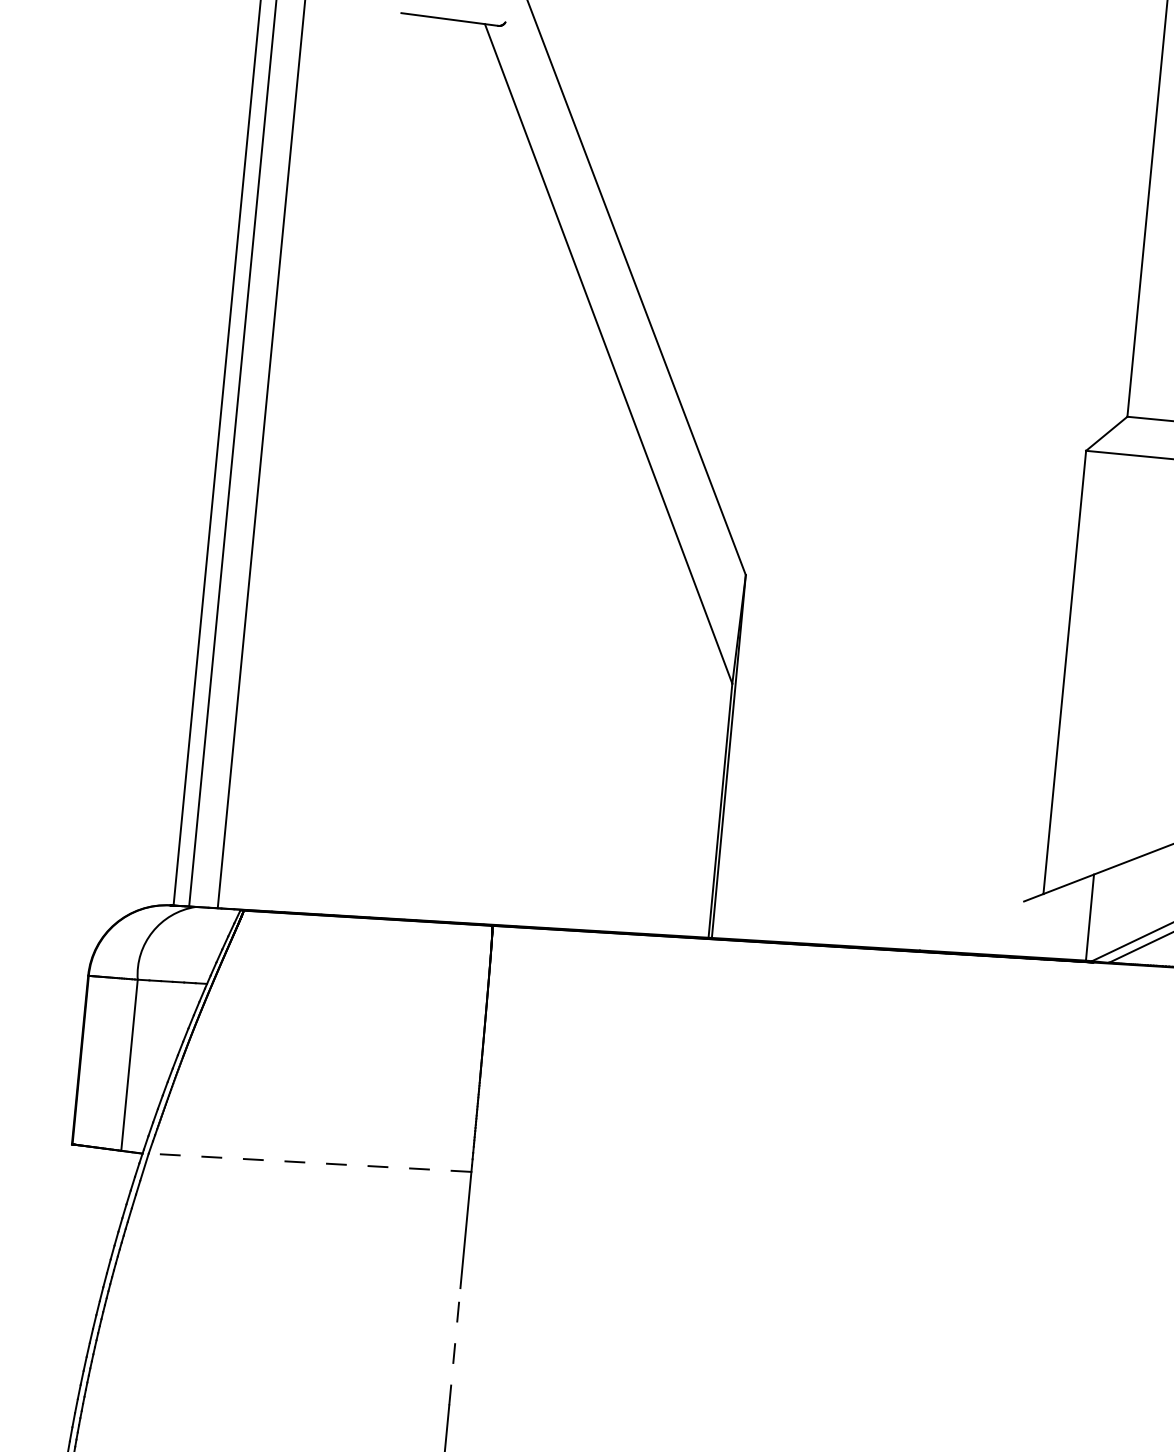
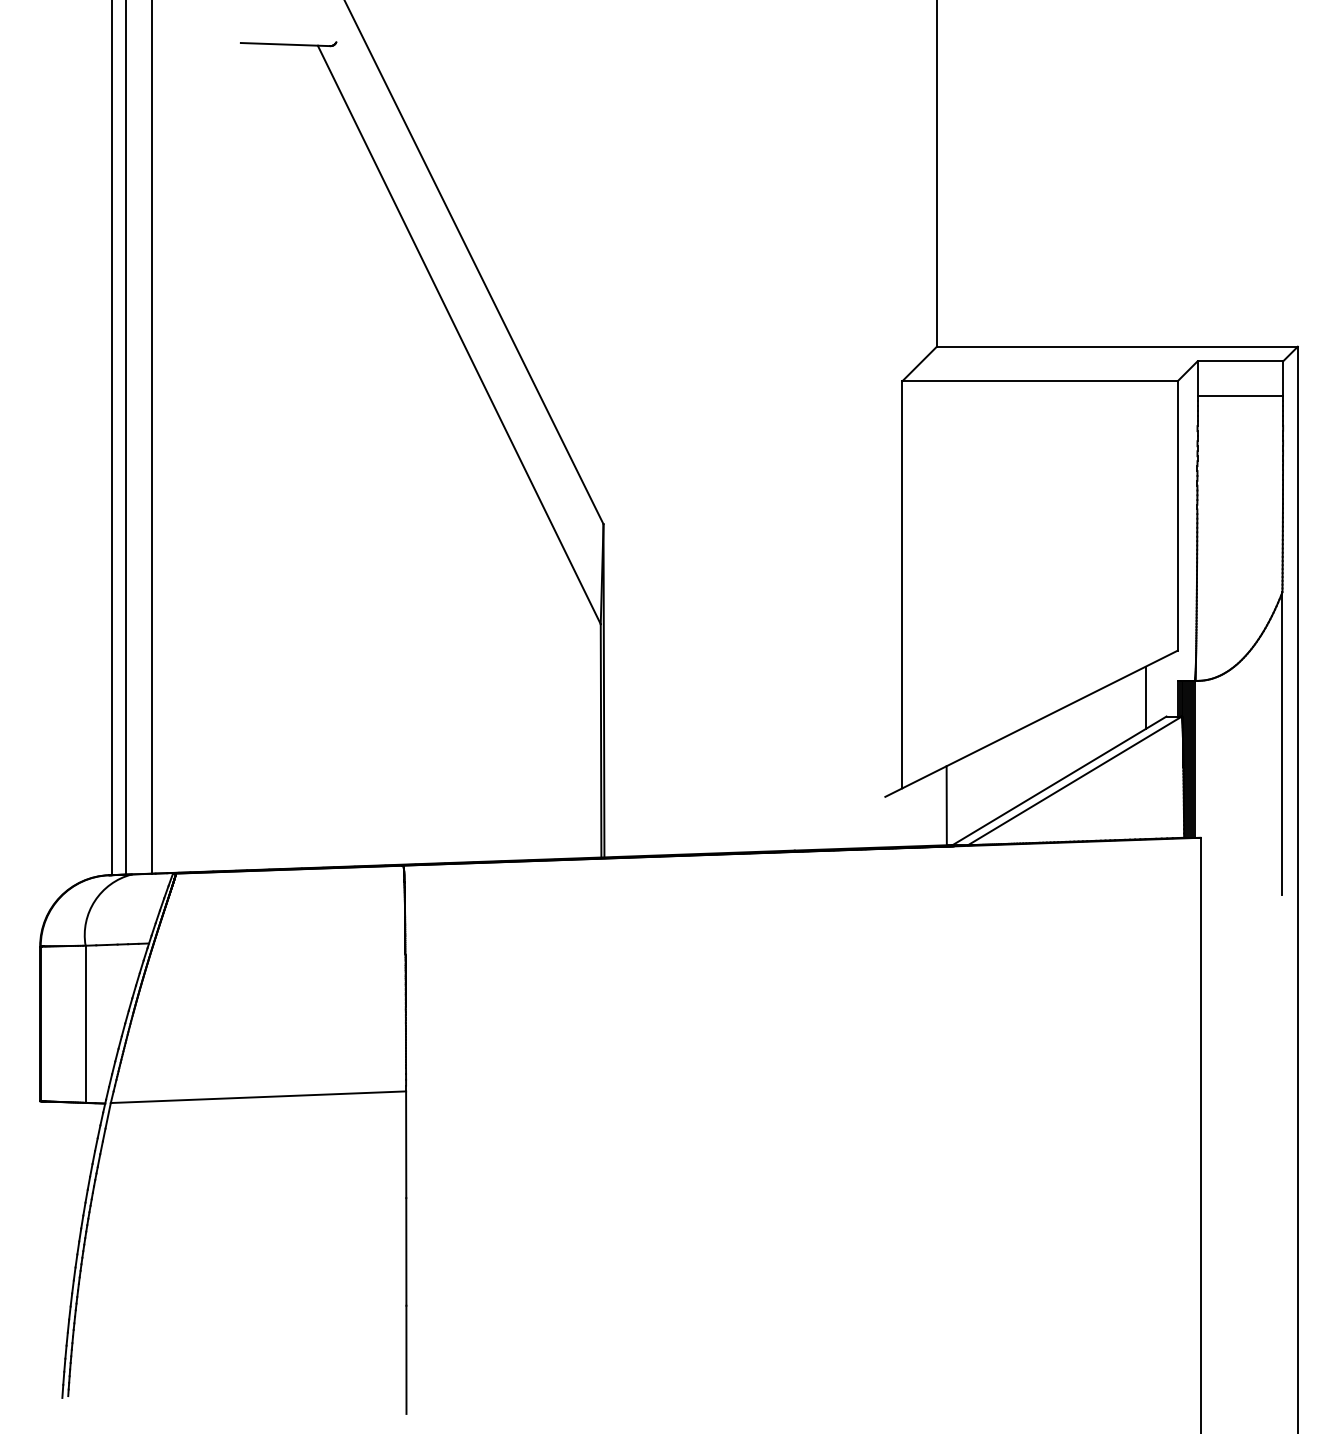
line: (310, 1163) -> (258, 1097), dashed -> solid
line: (455, 1346) -> (406, 1251), dashed -> solid

